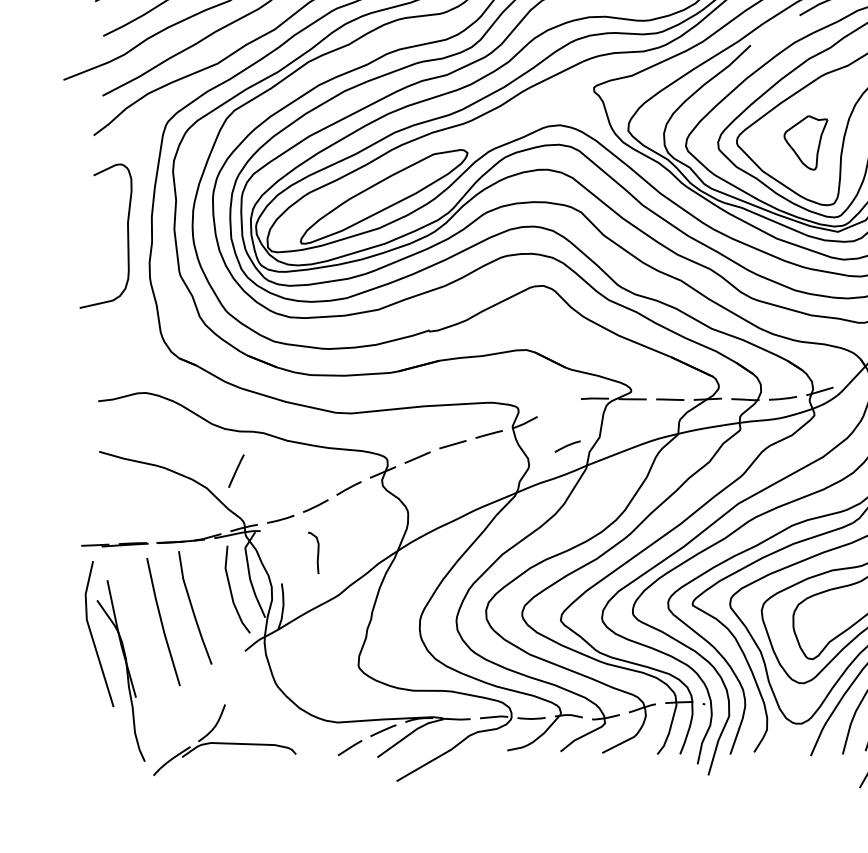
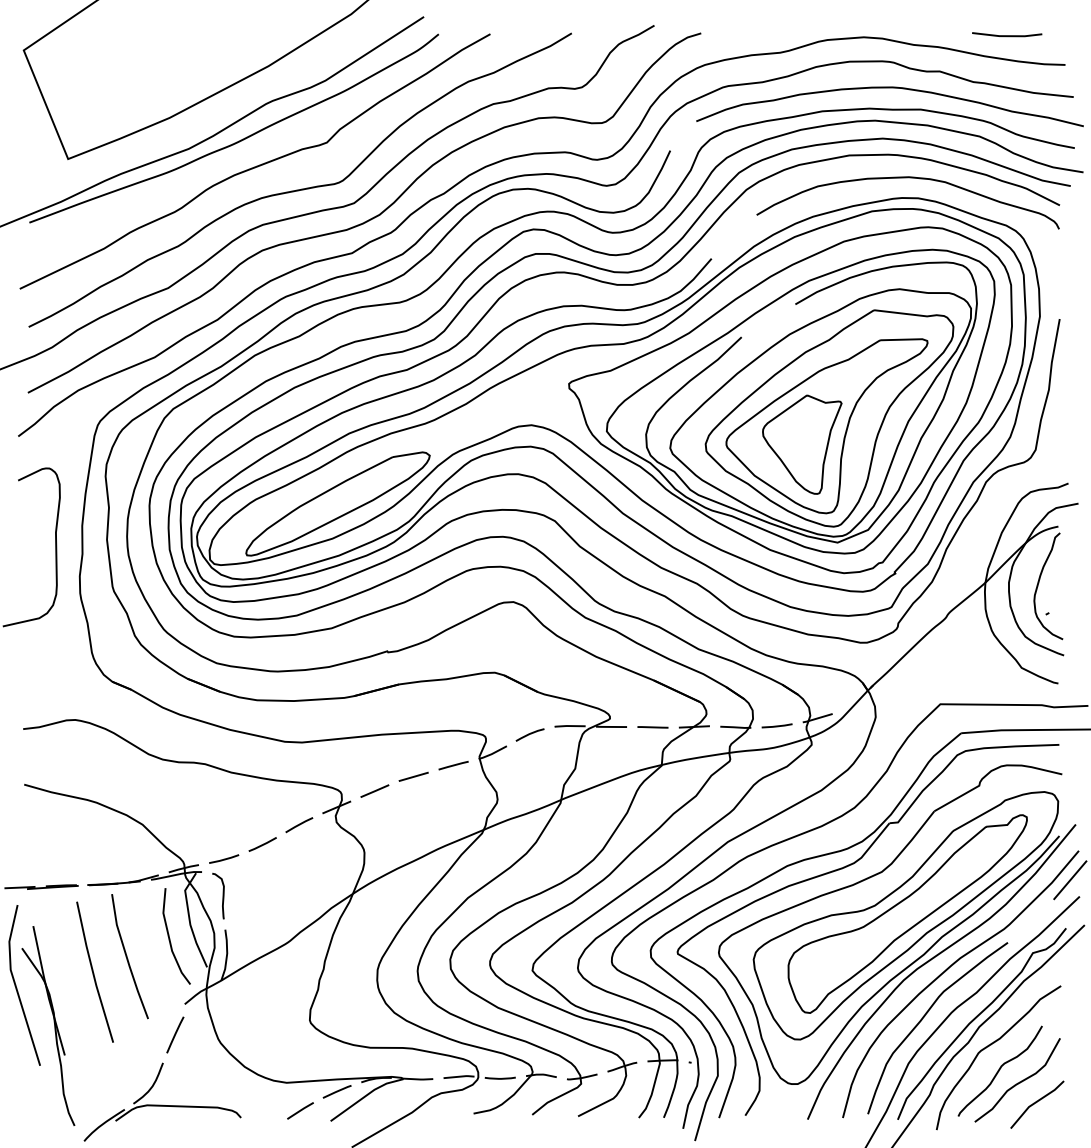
part: (806, 142) -> (802, 444), size x1.67
line: (567, 446) -> (529, 734), moved
line: (236, 470) -> (175, 1034), moved
curve: (317, 552) -> (222, 895), moved

